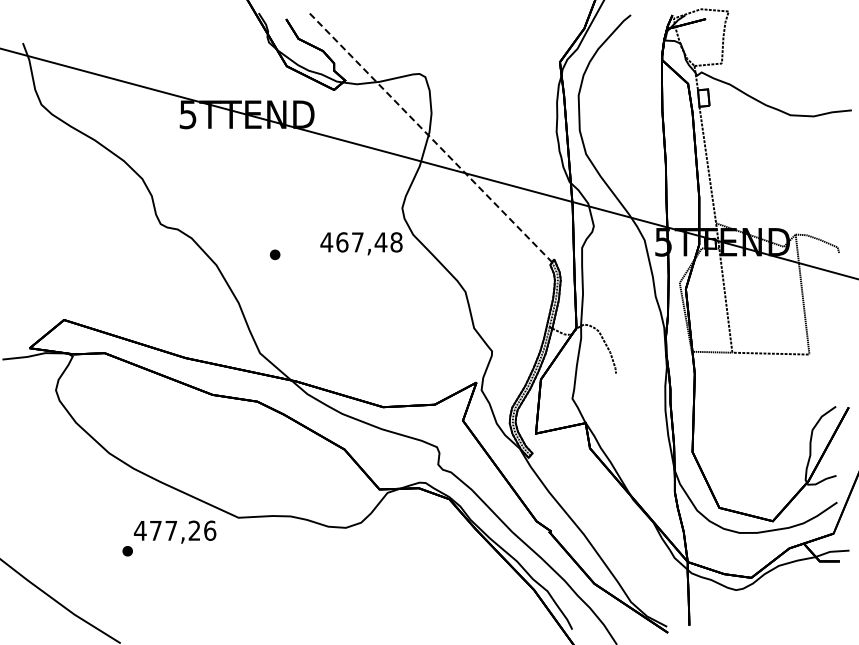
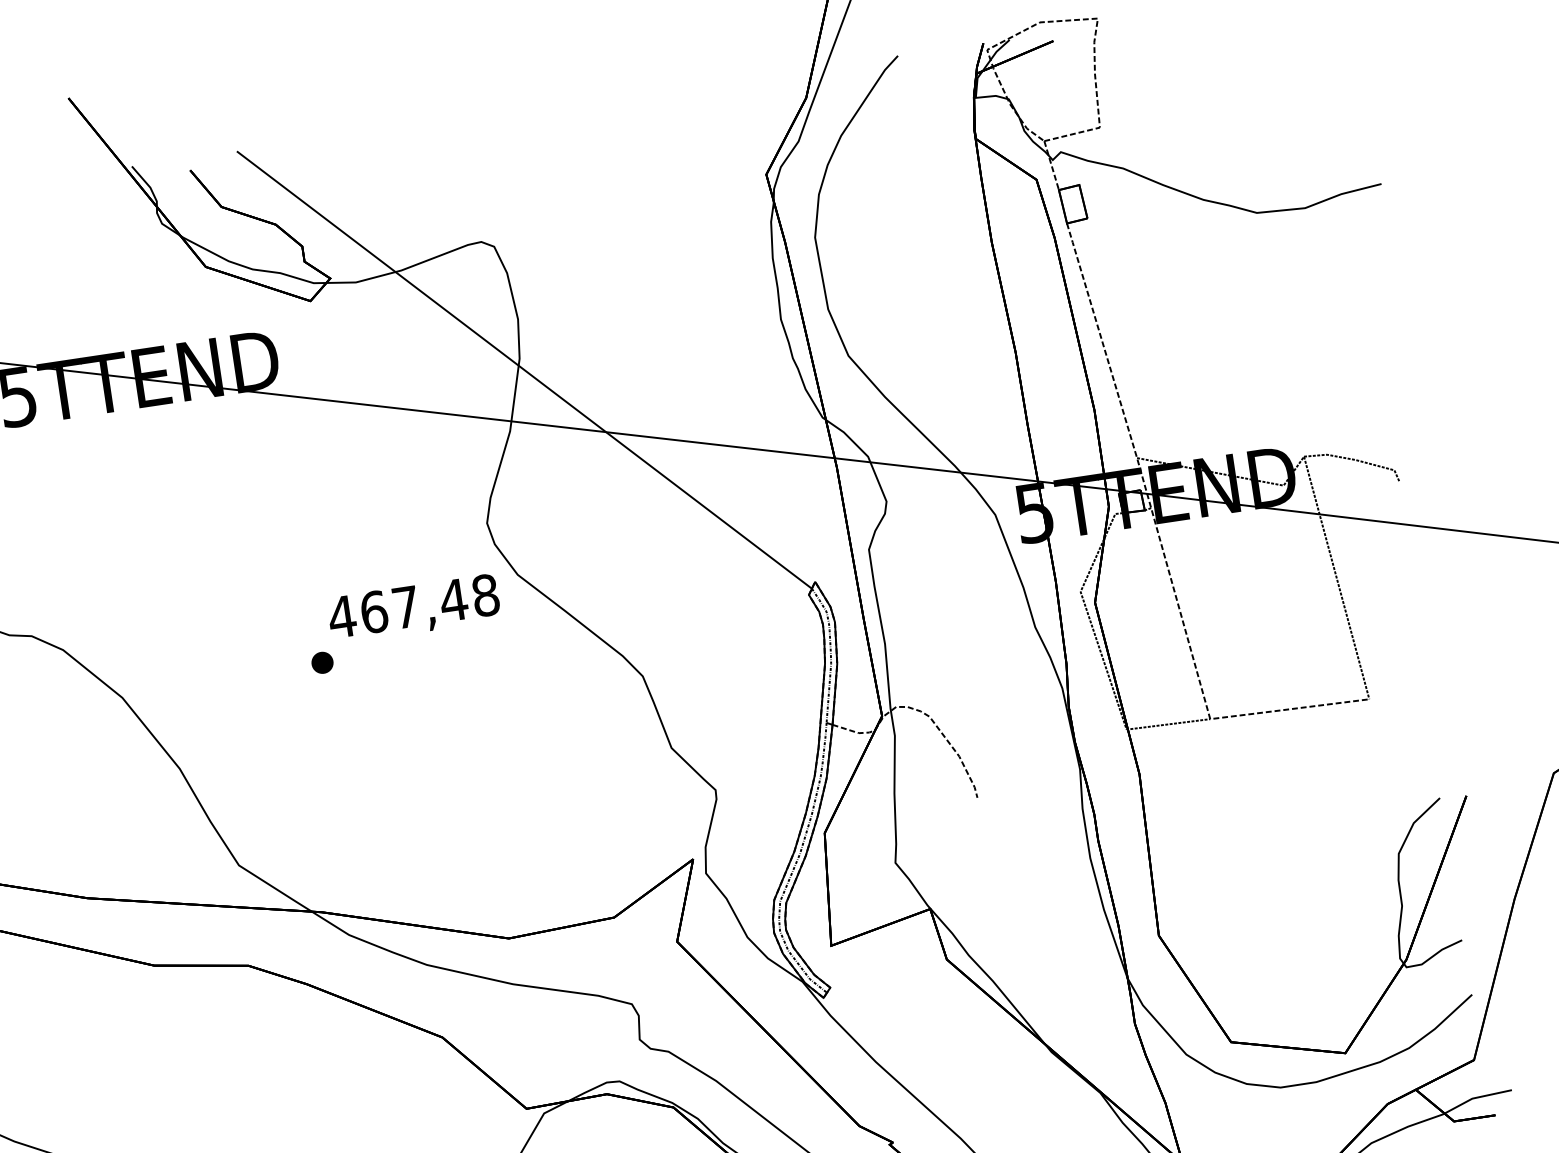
line: (431, 137) -> (525, 369), dashed -> solid
part: (275, 254) -> (323, 662), moved

